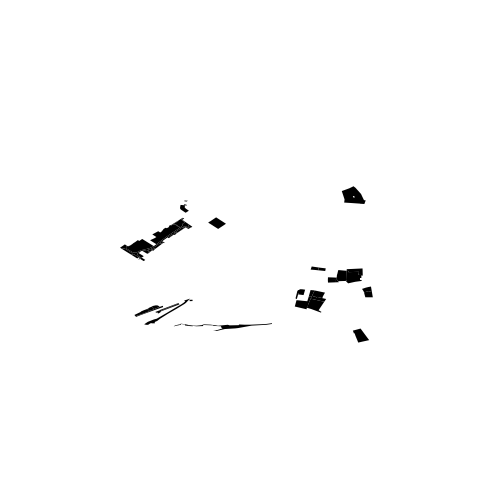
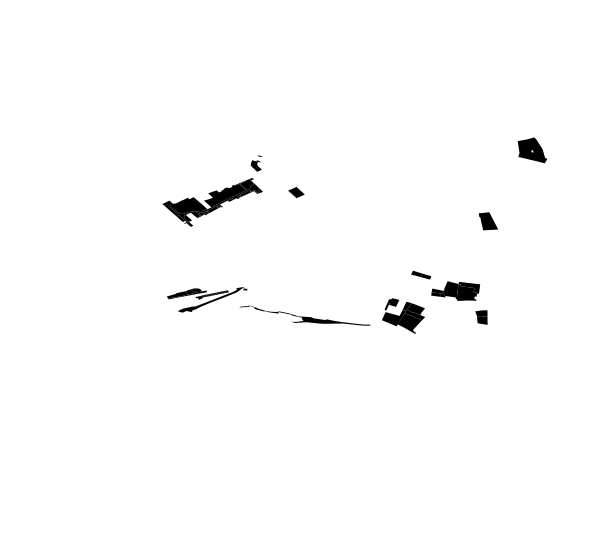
part: (353, 194) -> (532, 148), moved
part: (216, 223) -> (295, 192), size x0.71
part: (222, 326) -> (303, 318), moved
part: (360, 335) -> (487, 221), moved

